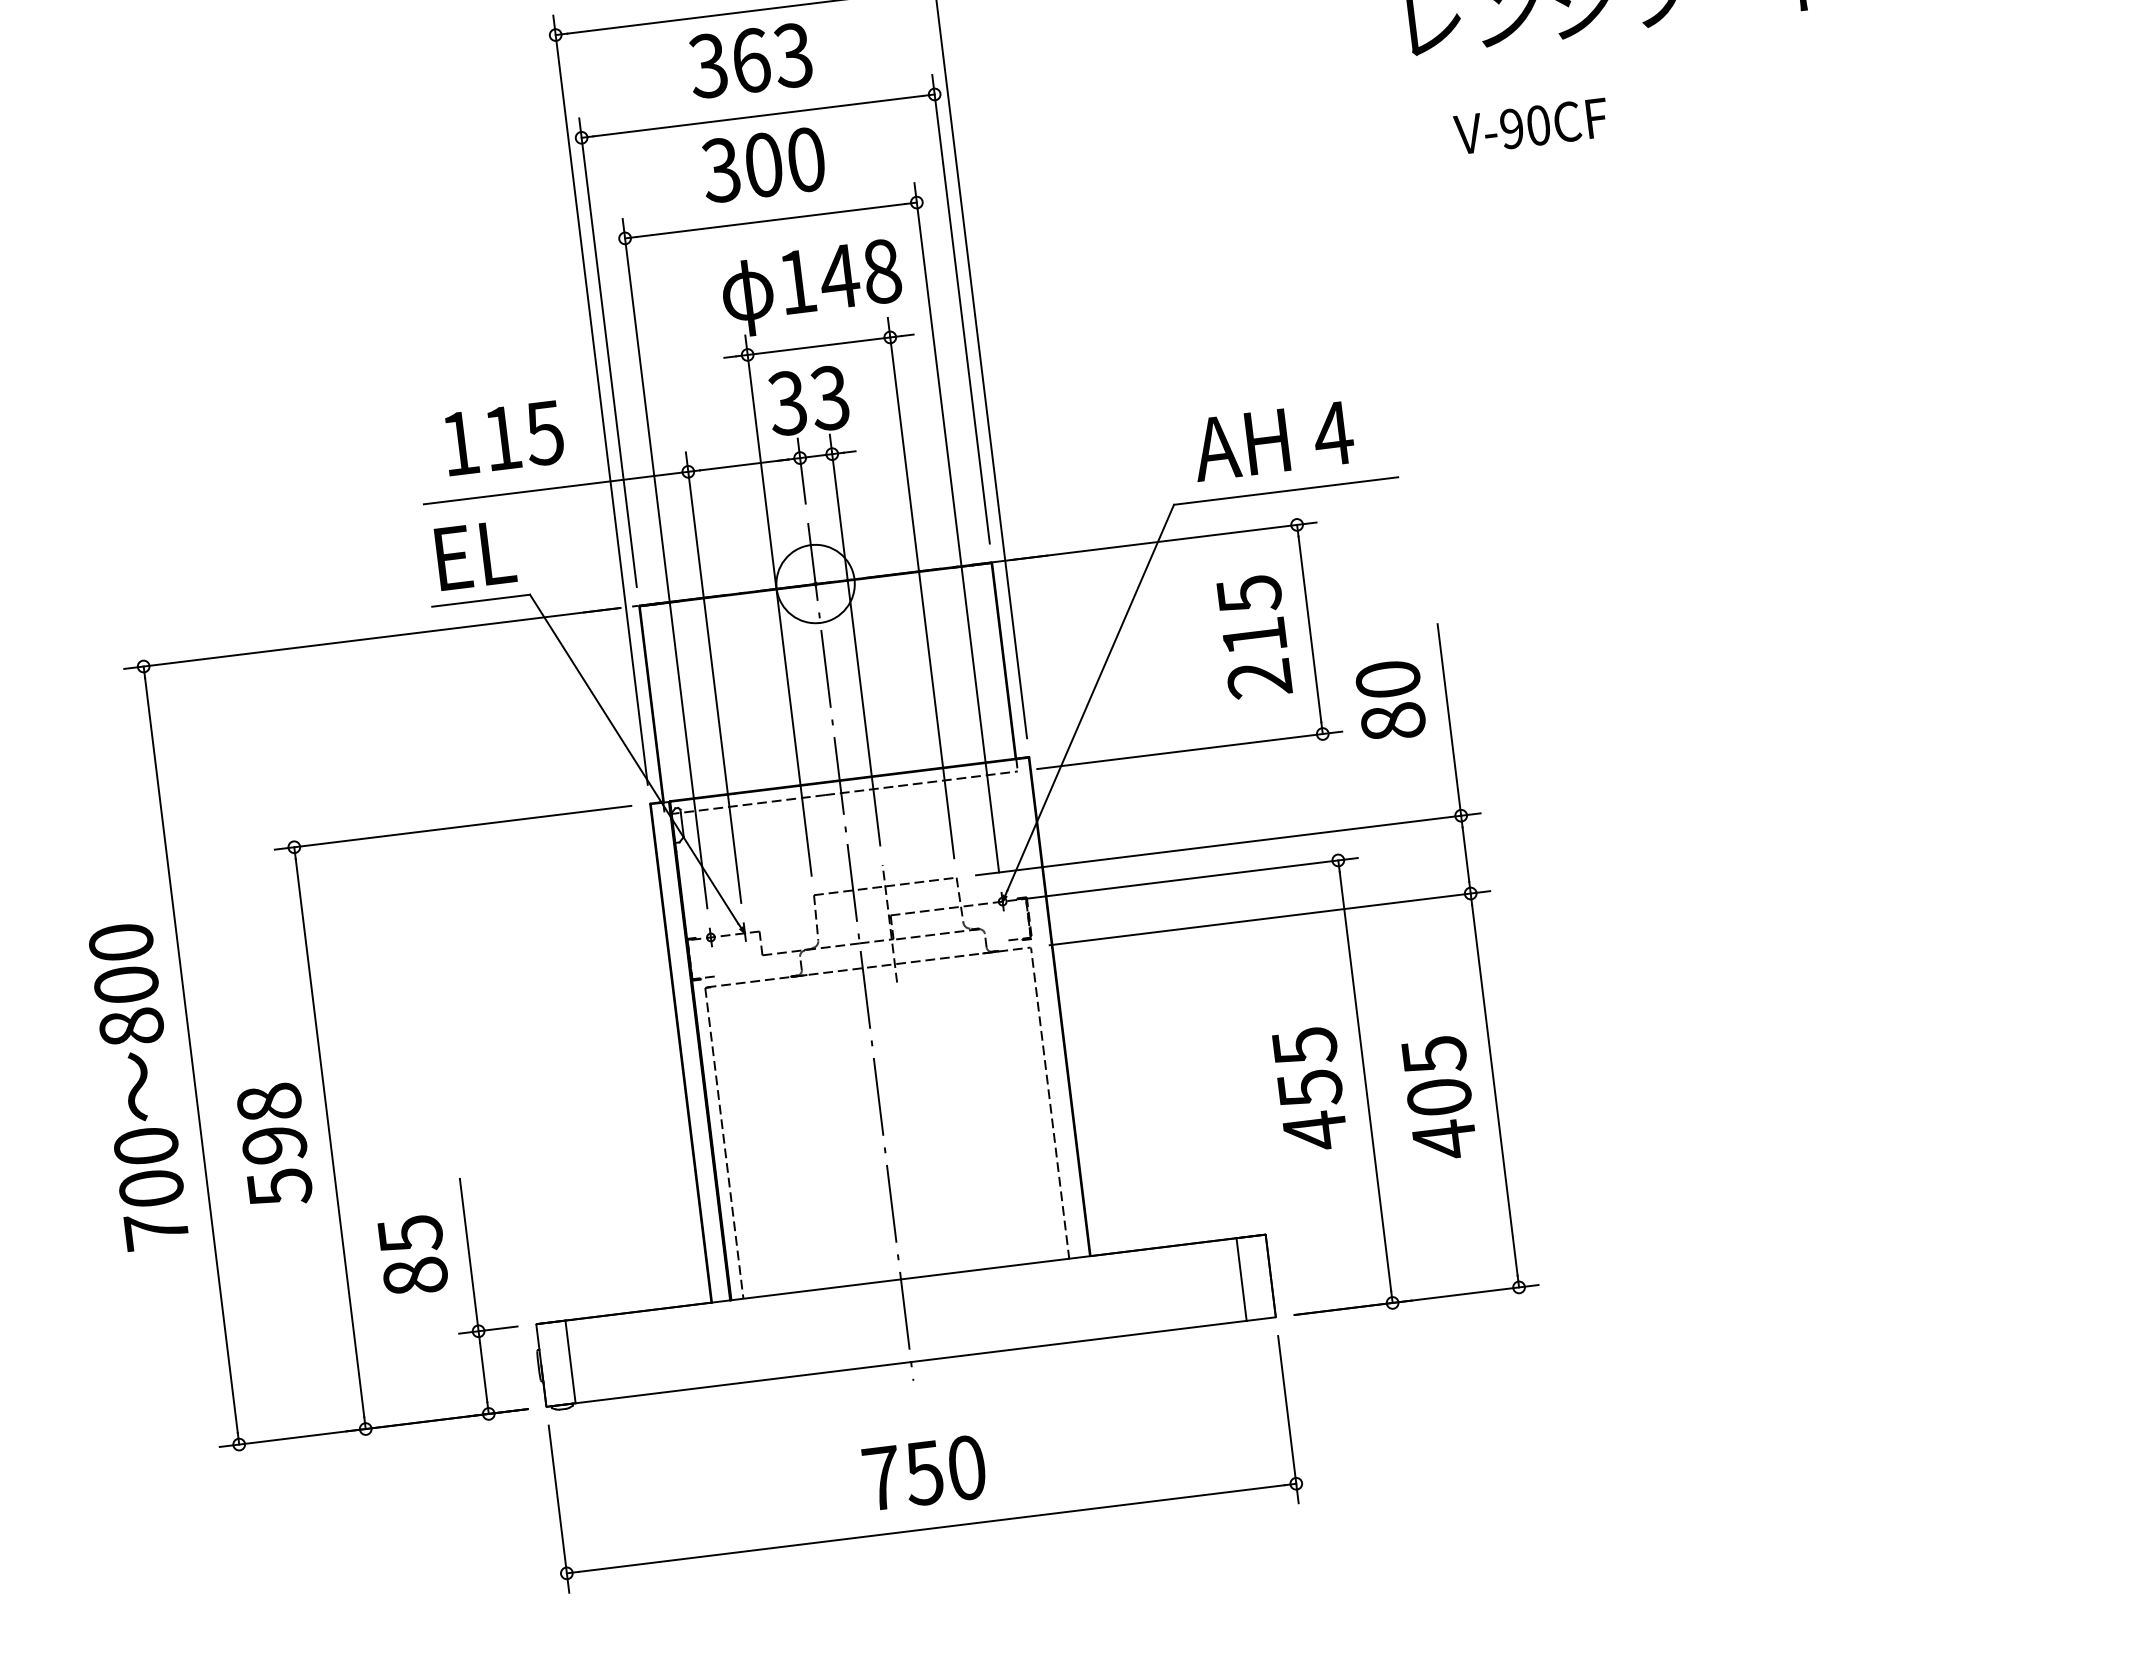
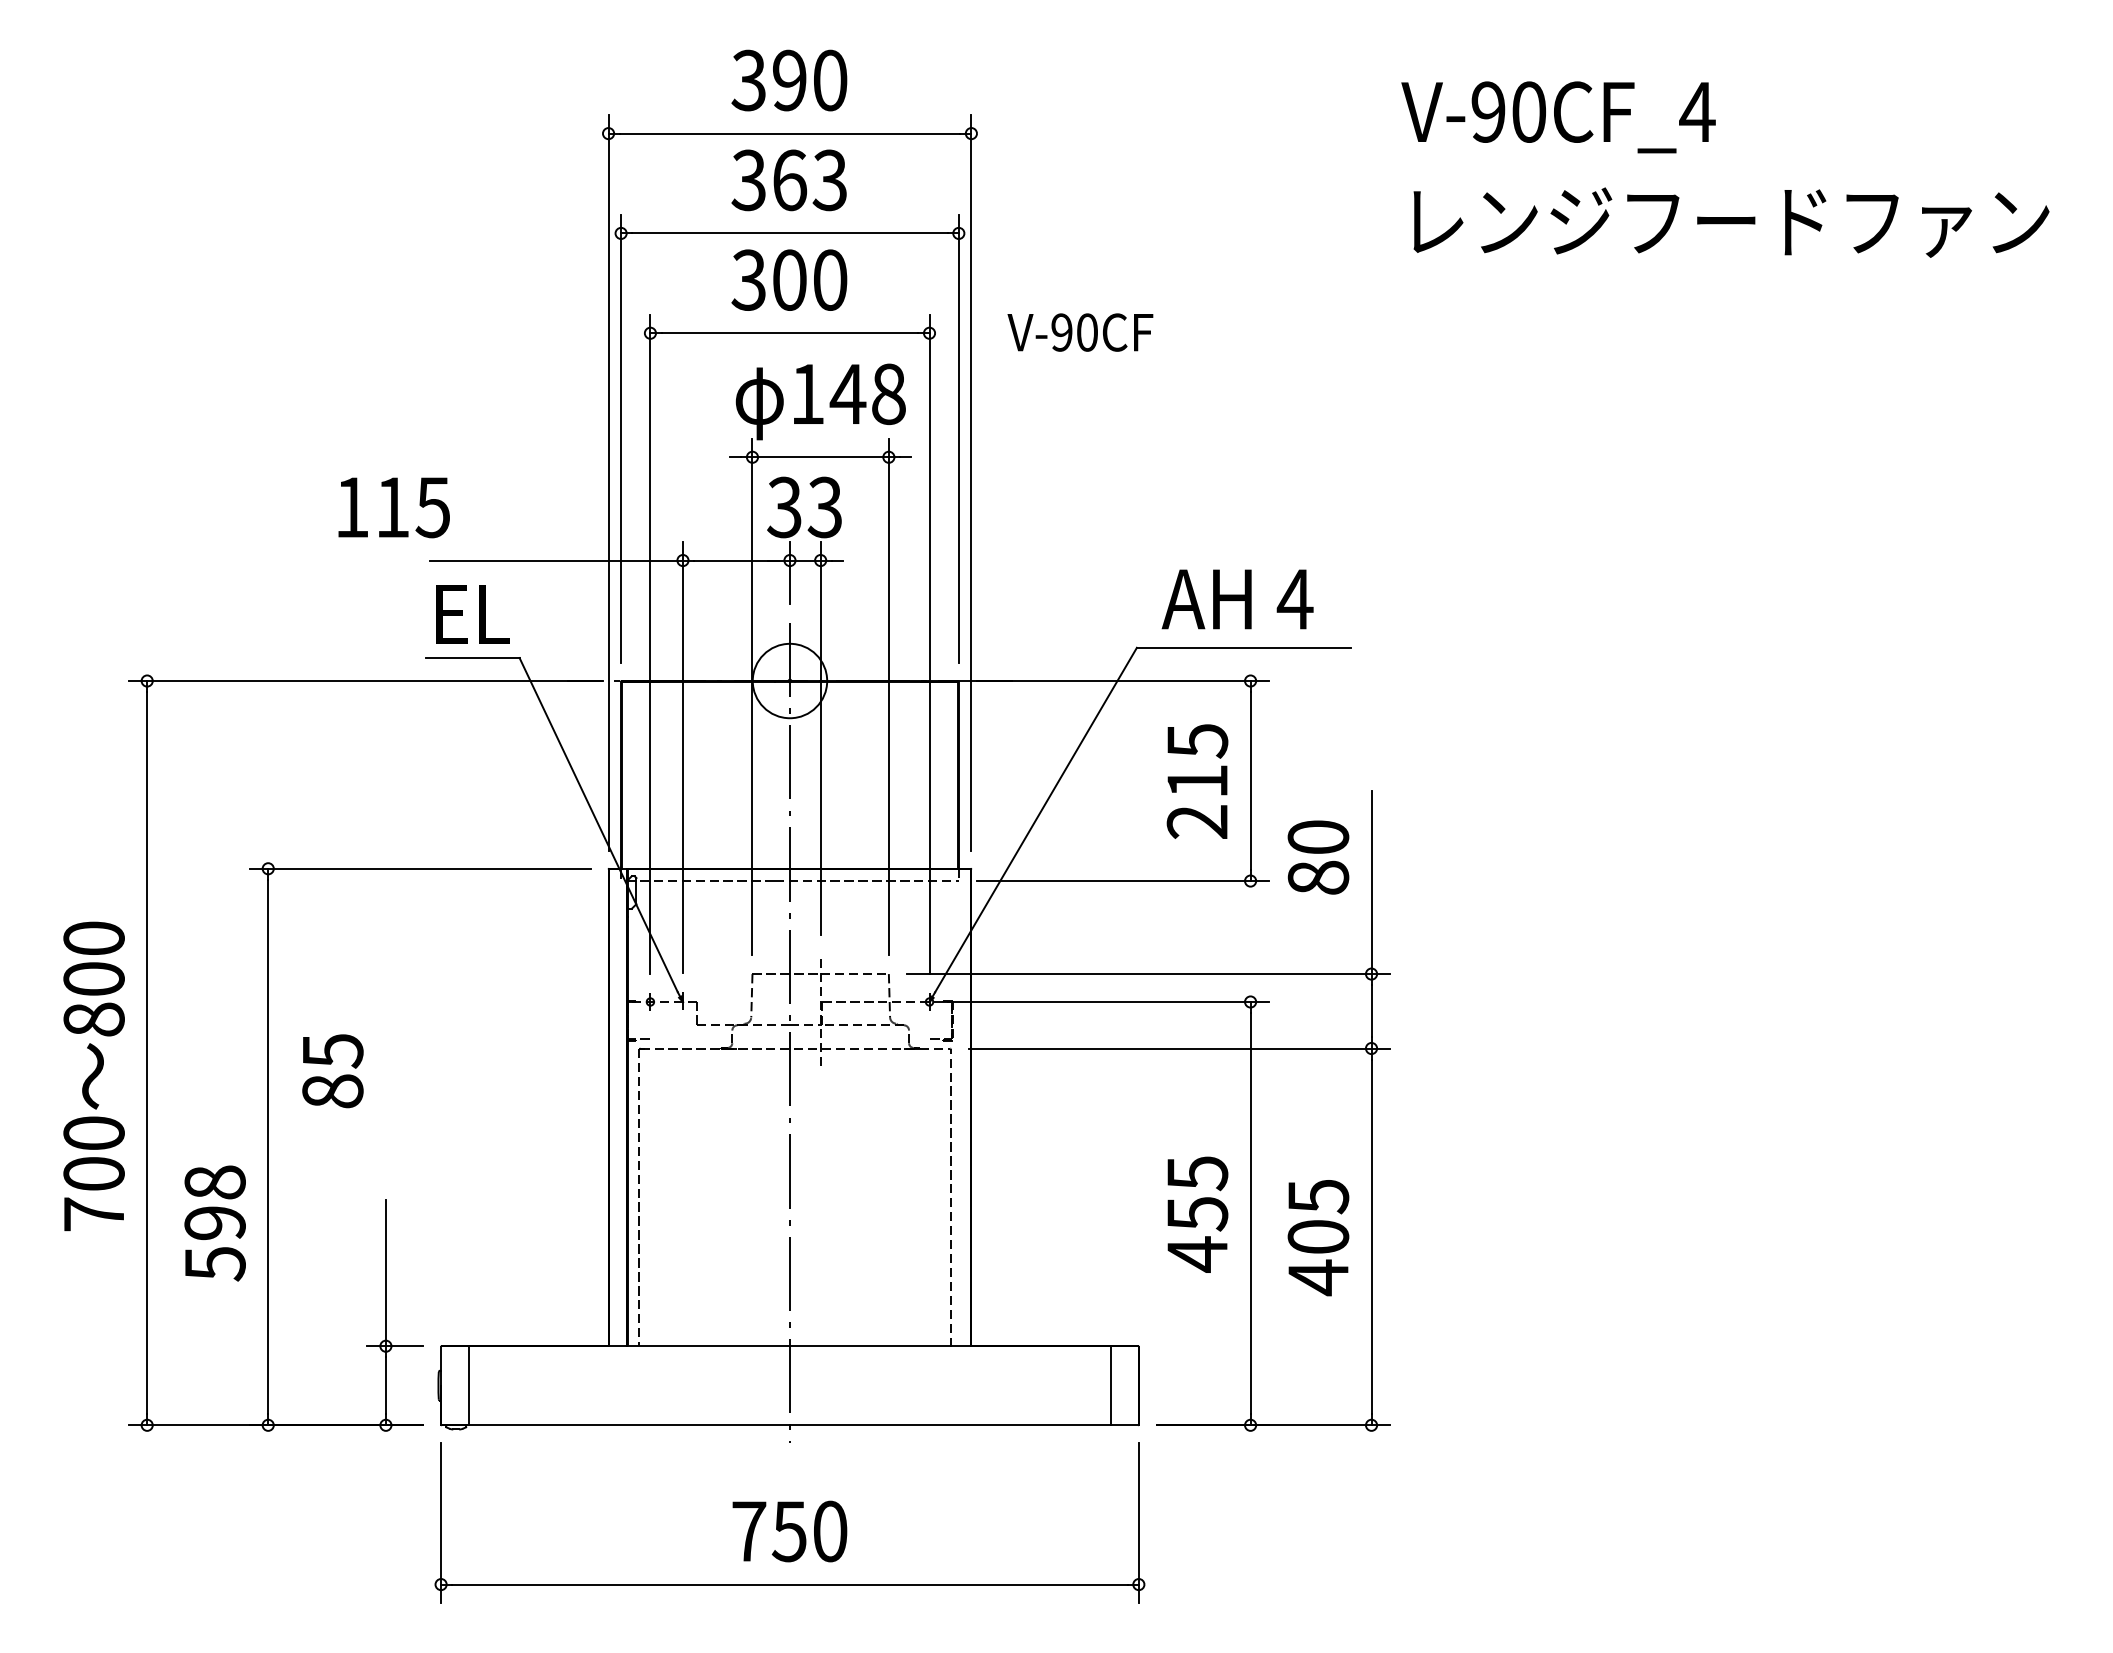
text: (1531, 126) -> (1080, 332), moved
text: (503, 438) -> (393, 507), moved
text: (273, 1145) -> (214, 1223), moved
text: (412, 1255) -> (332, 1071), moved

